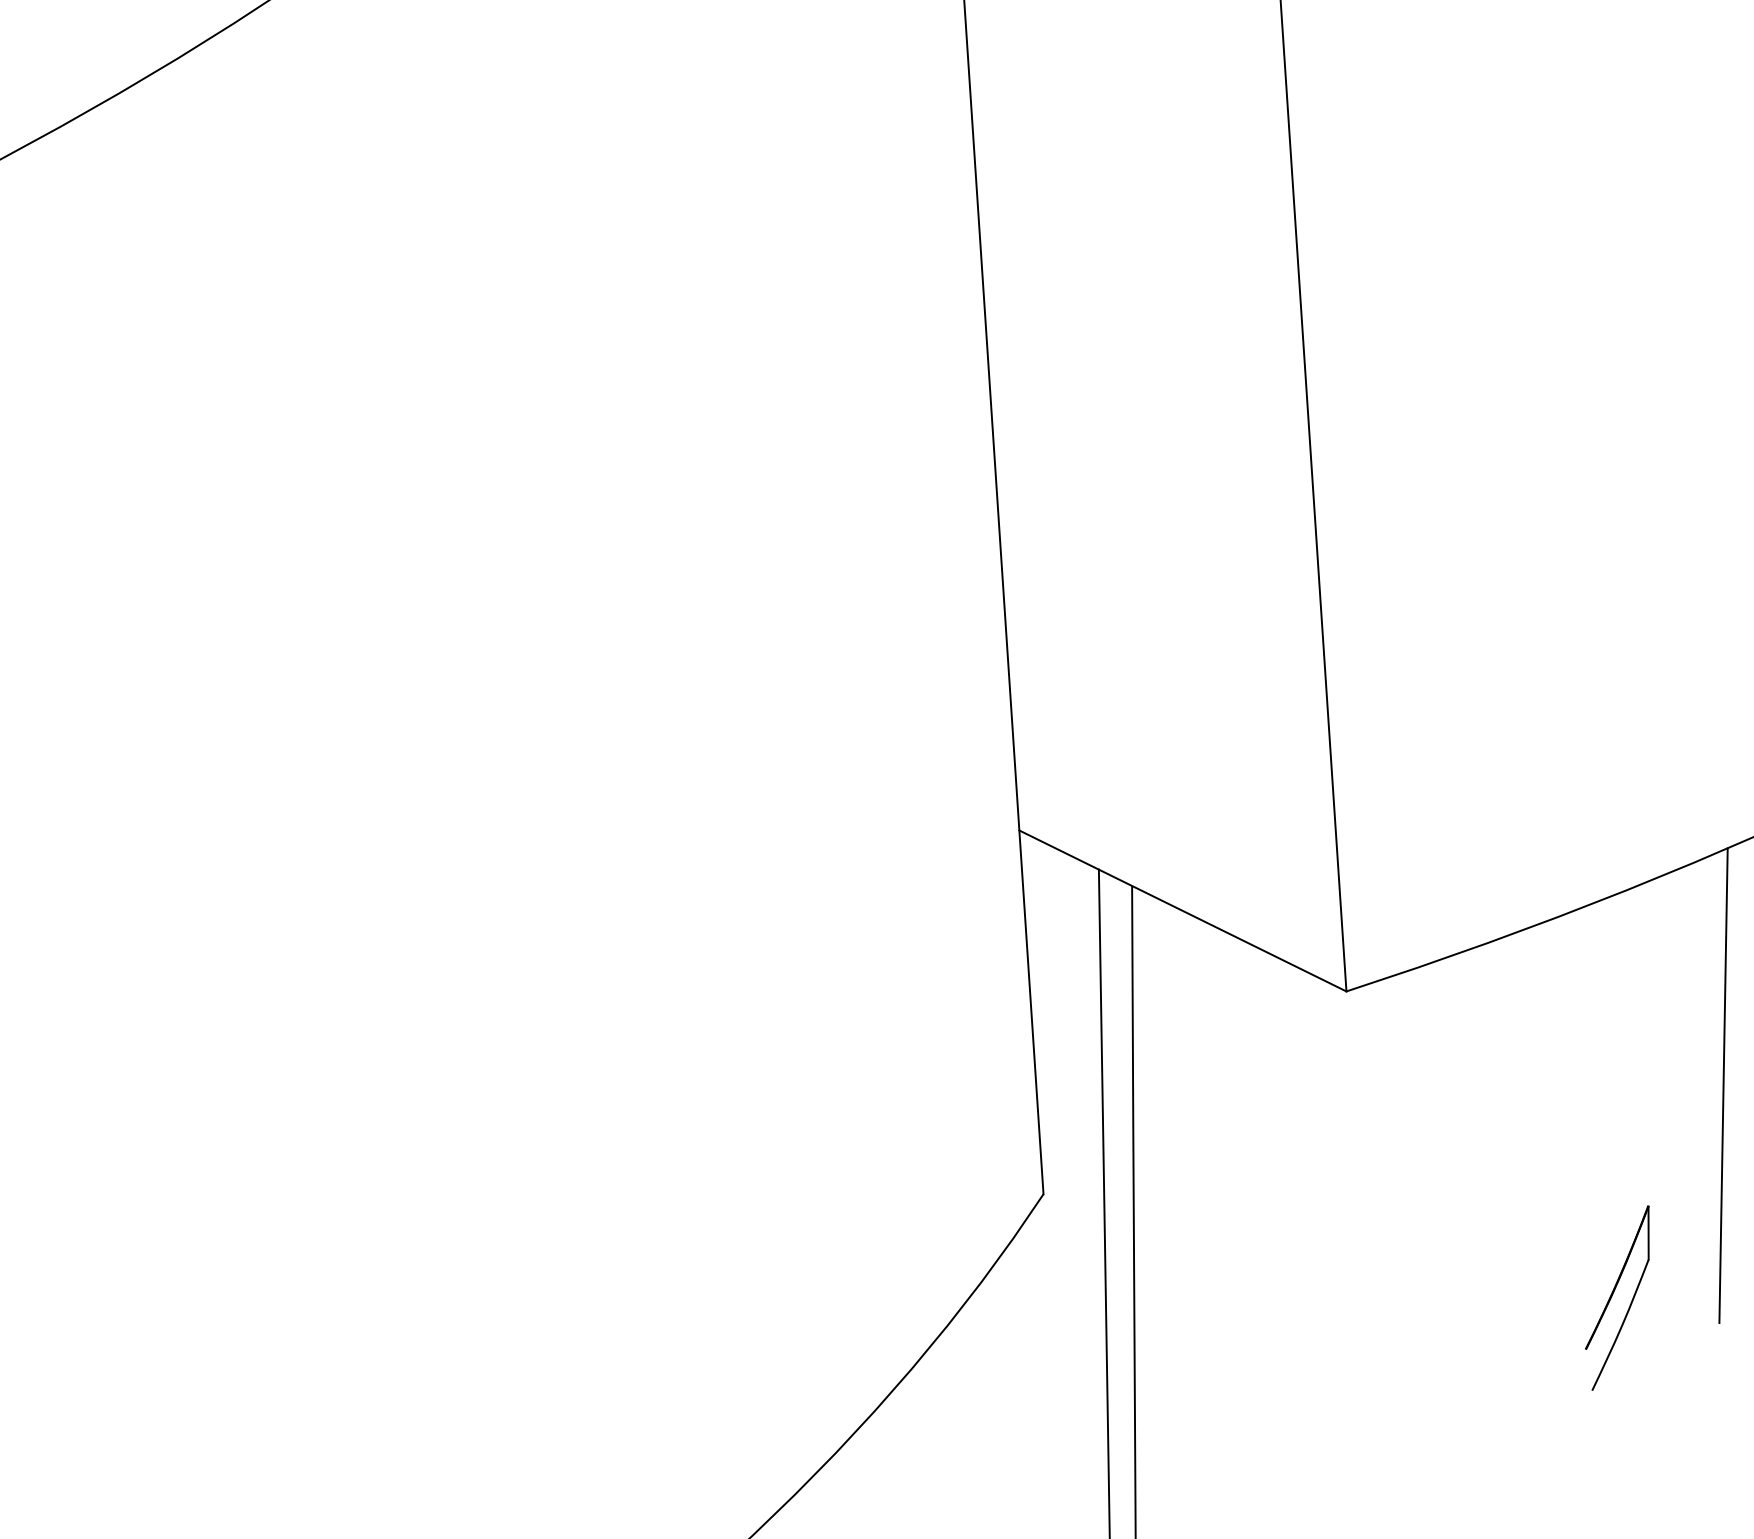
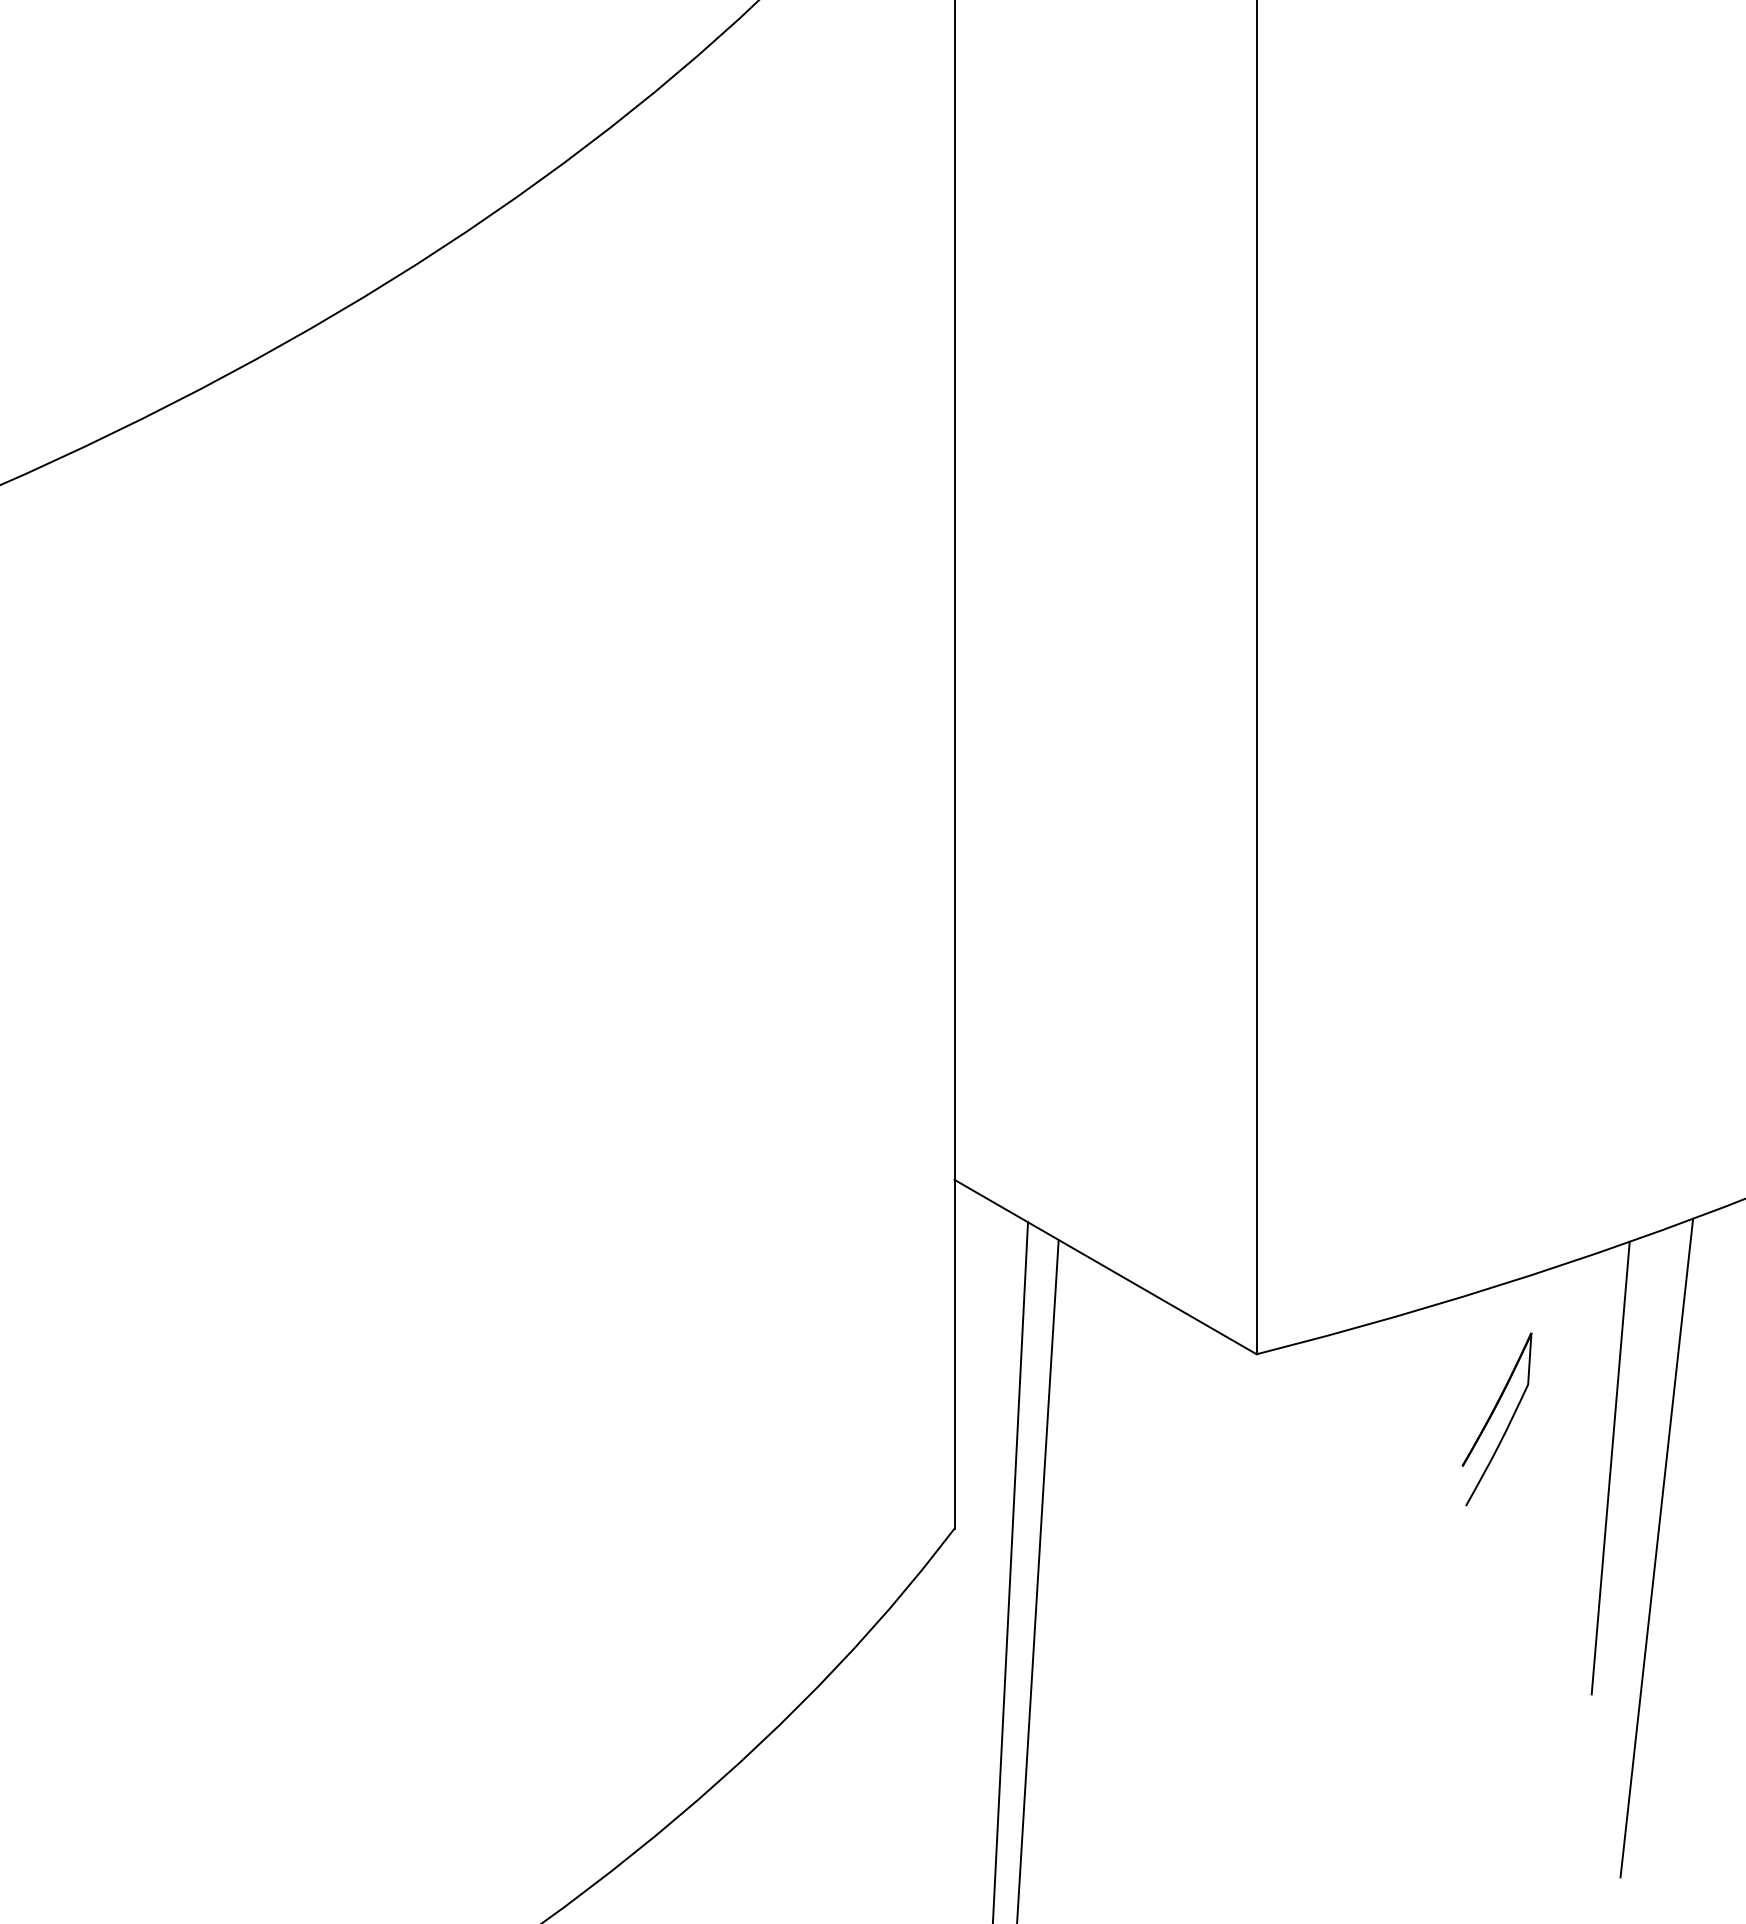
part: (1618, 1298) -> (1496, 1419), moved

